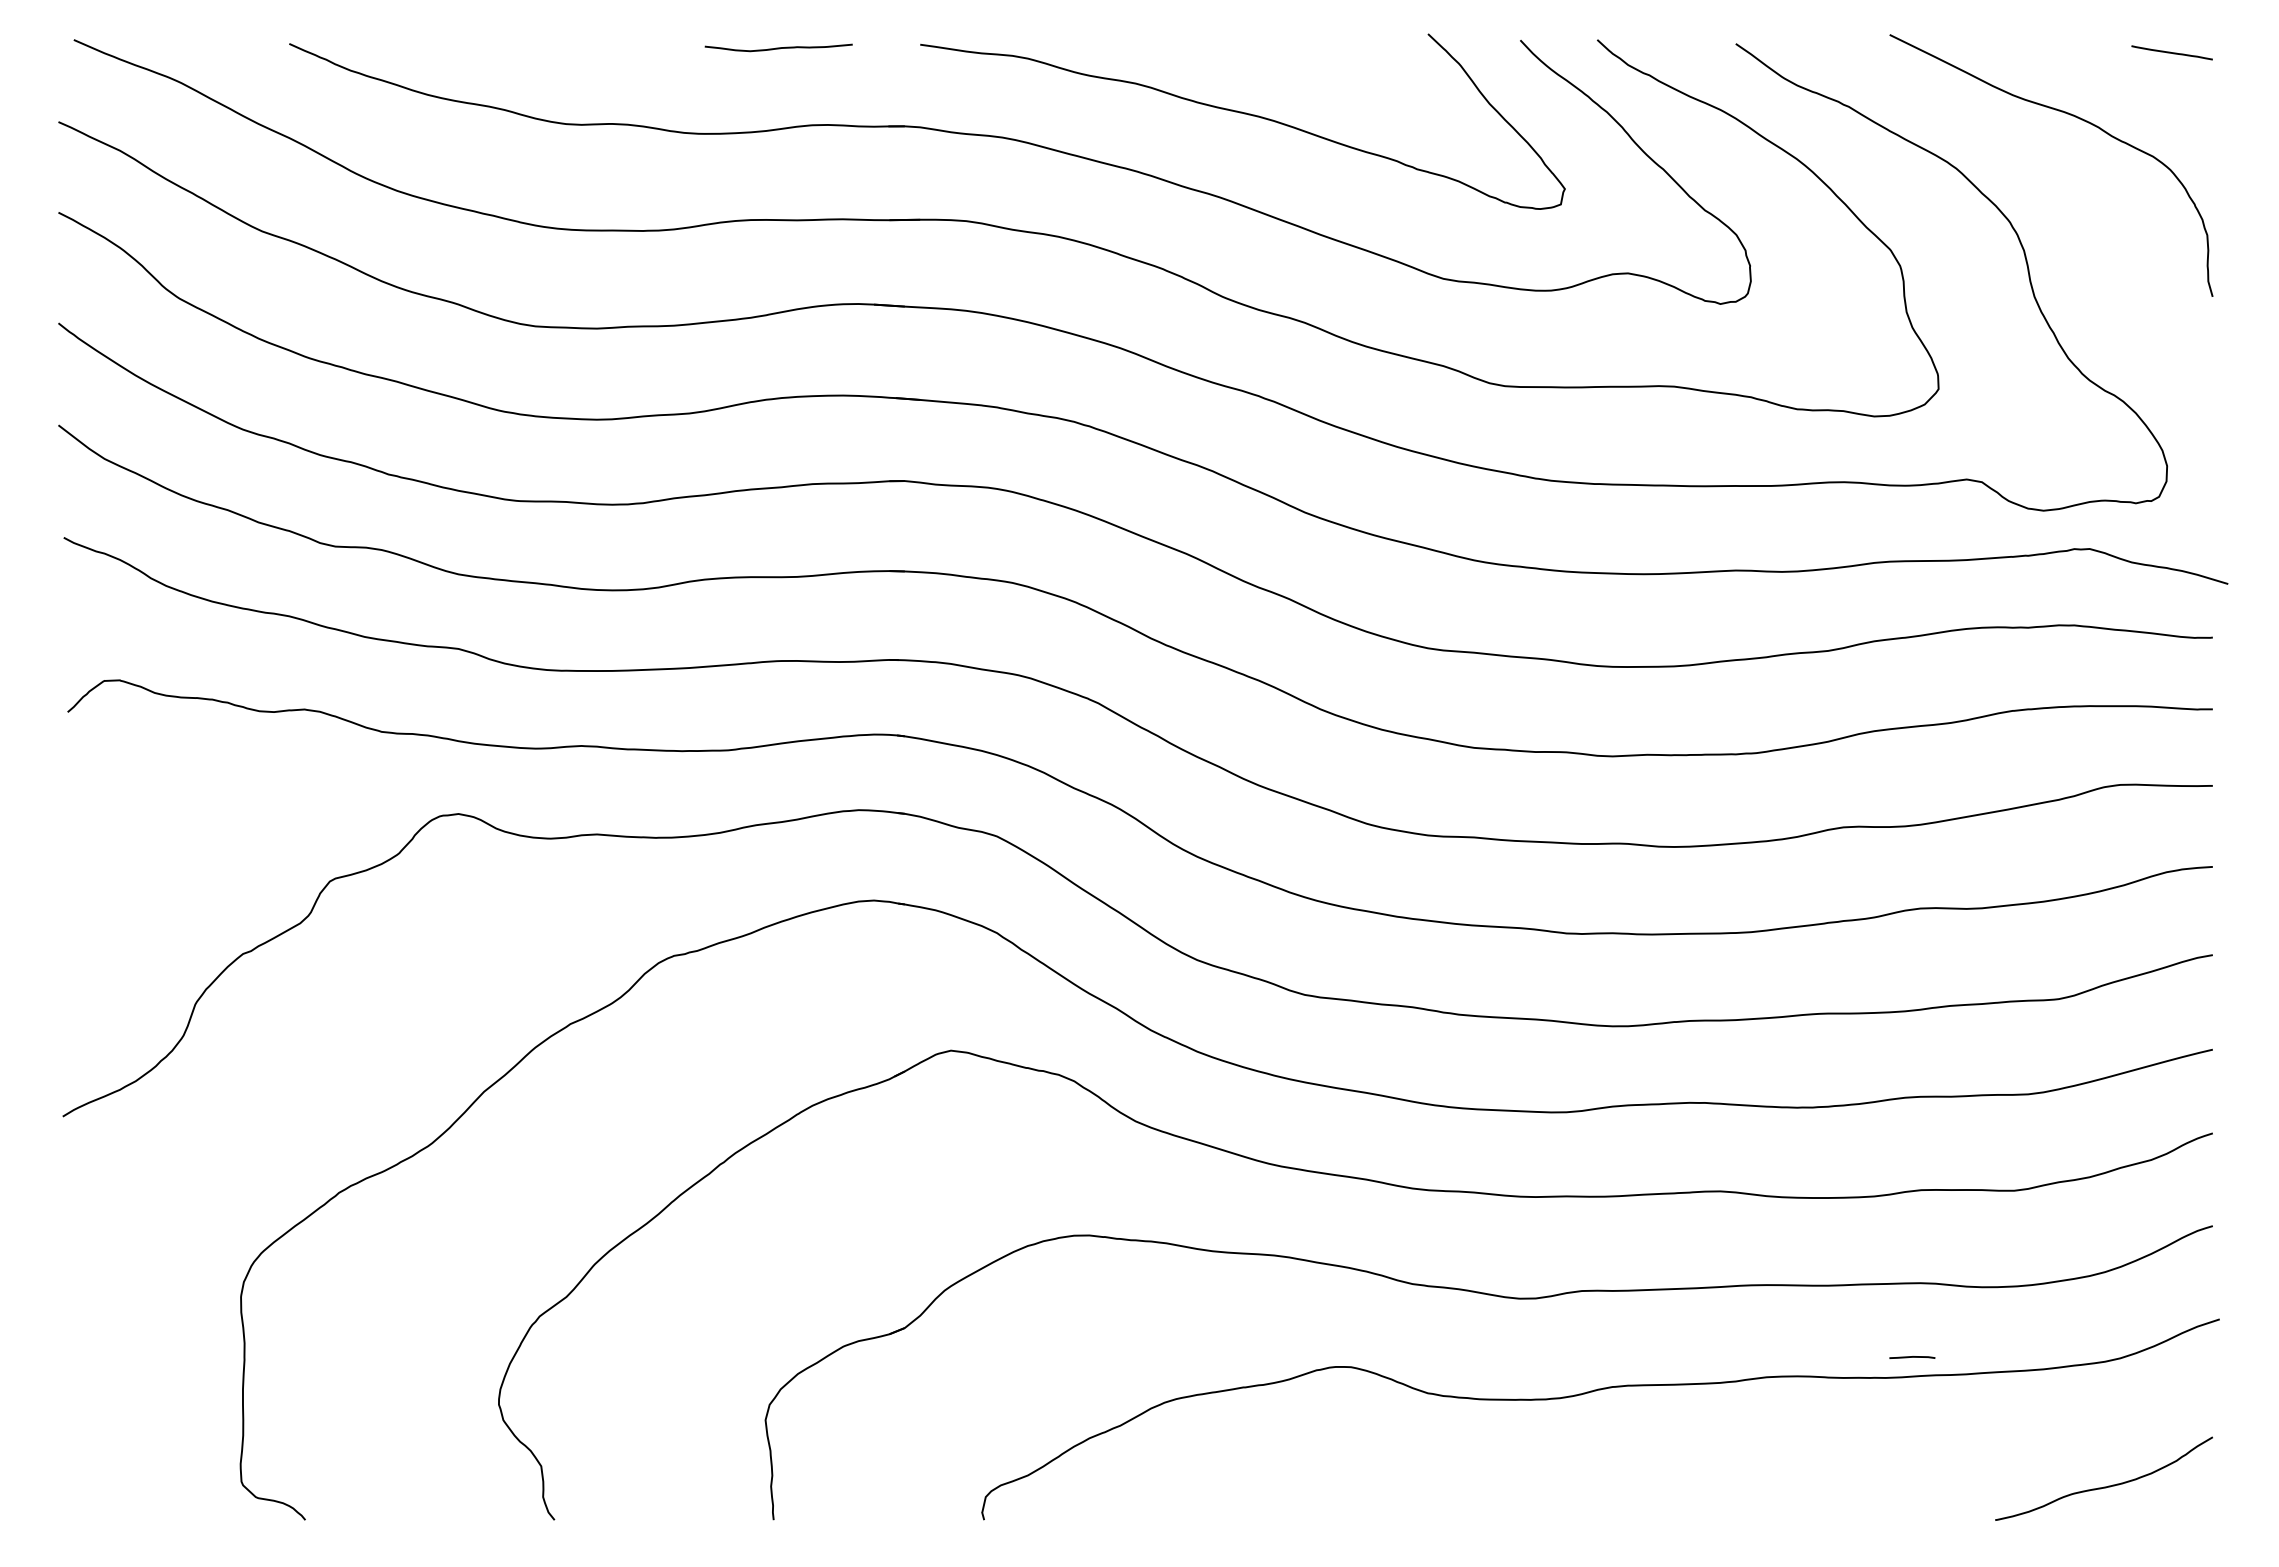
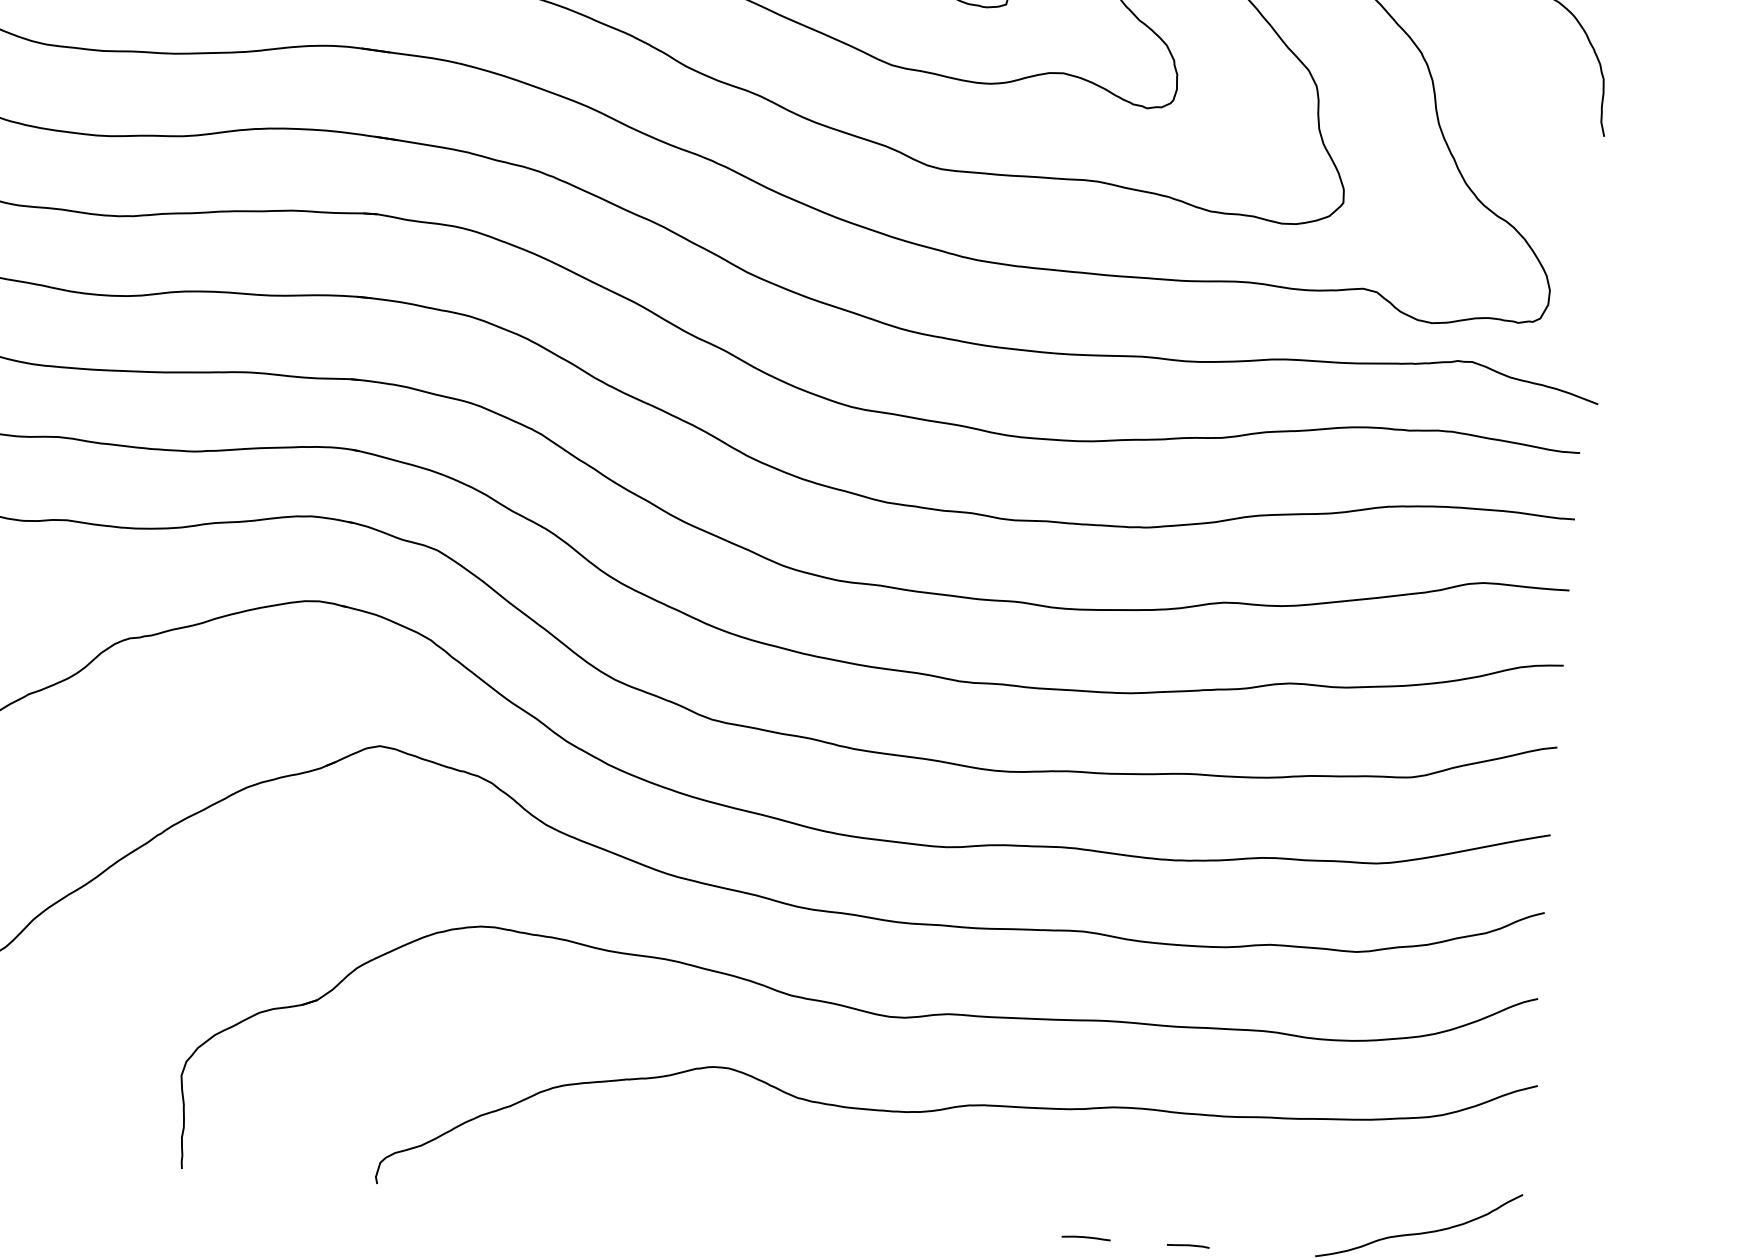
line: (1912, 1357) -> (1188, 1245), moved
curve: (1748, 1518) -> (1086, 1237), added

